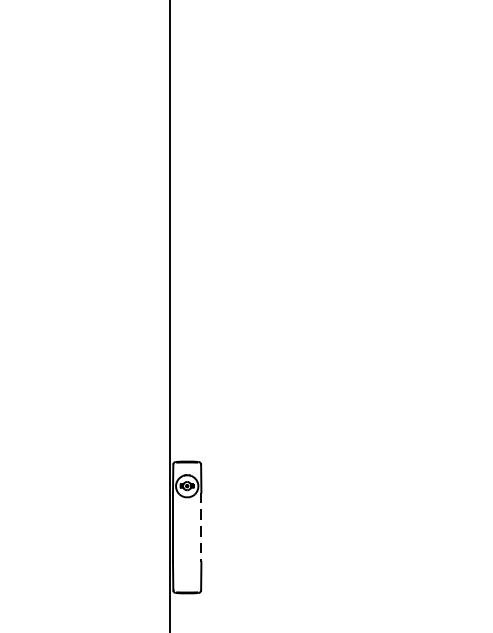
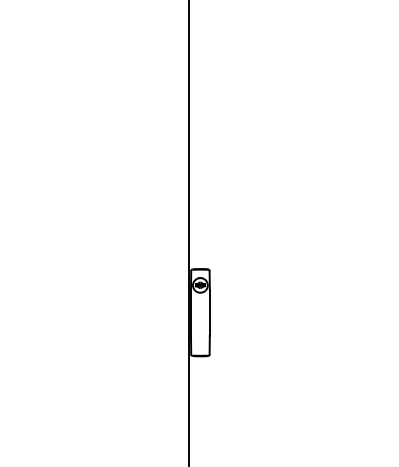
line: (200, 528) -> (209, 313), dashed -> solid

